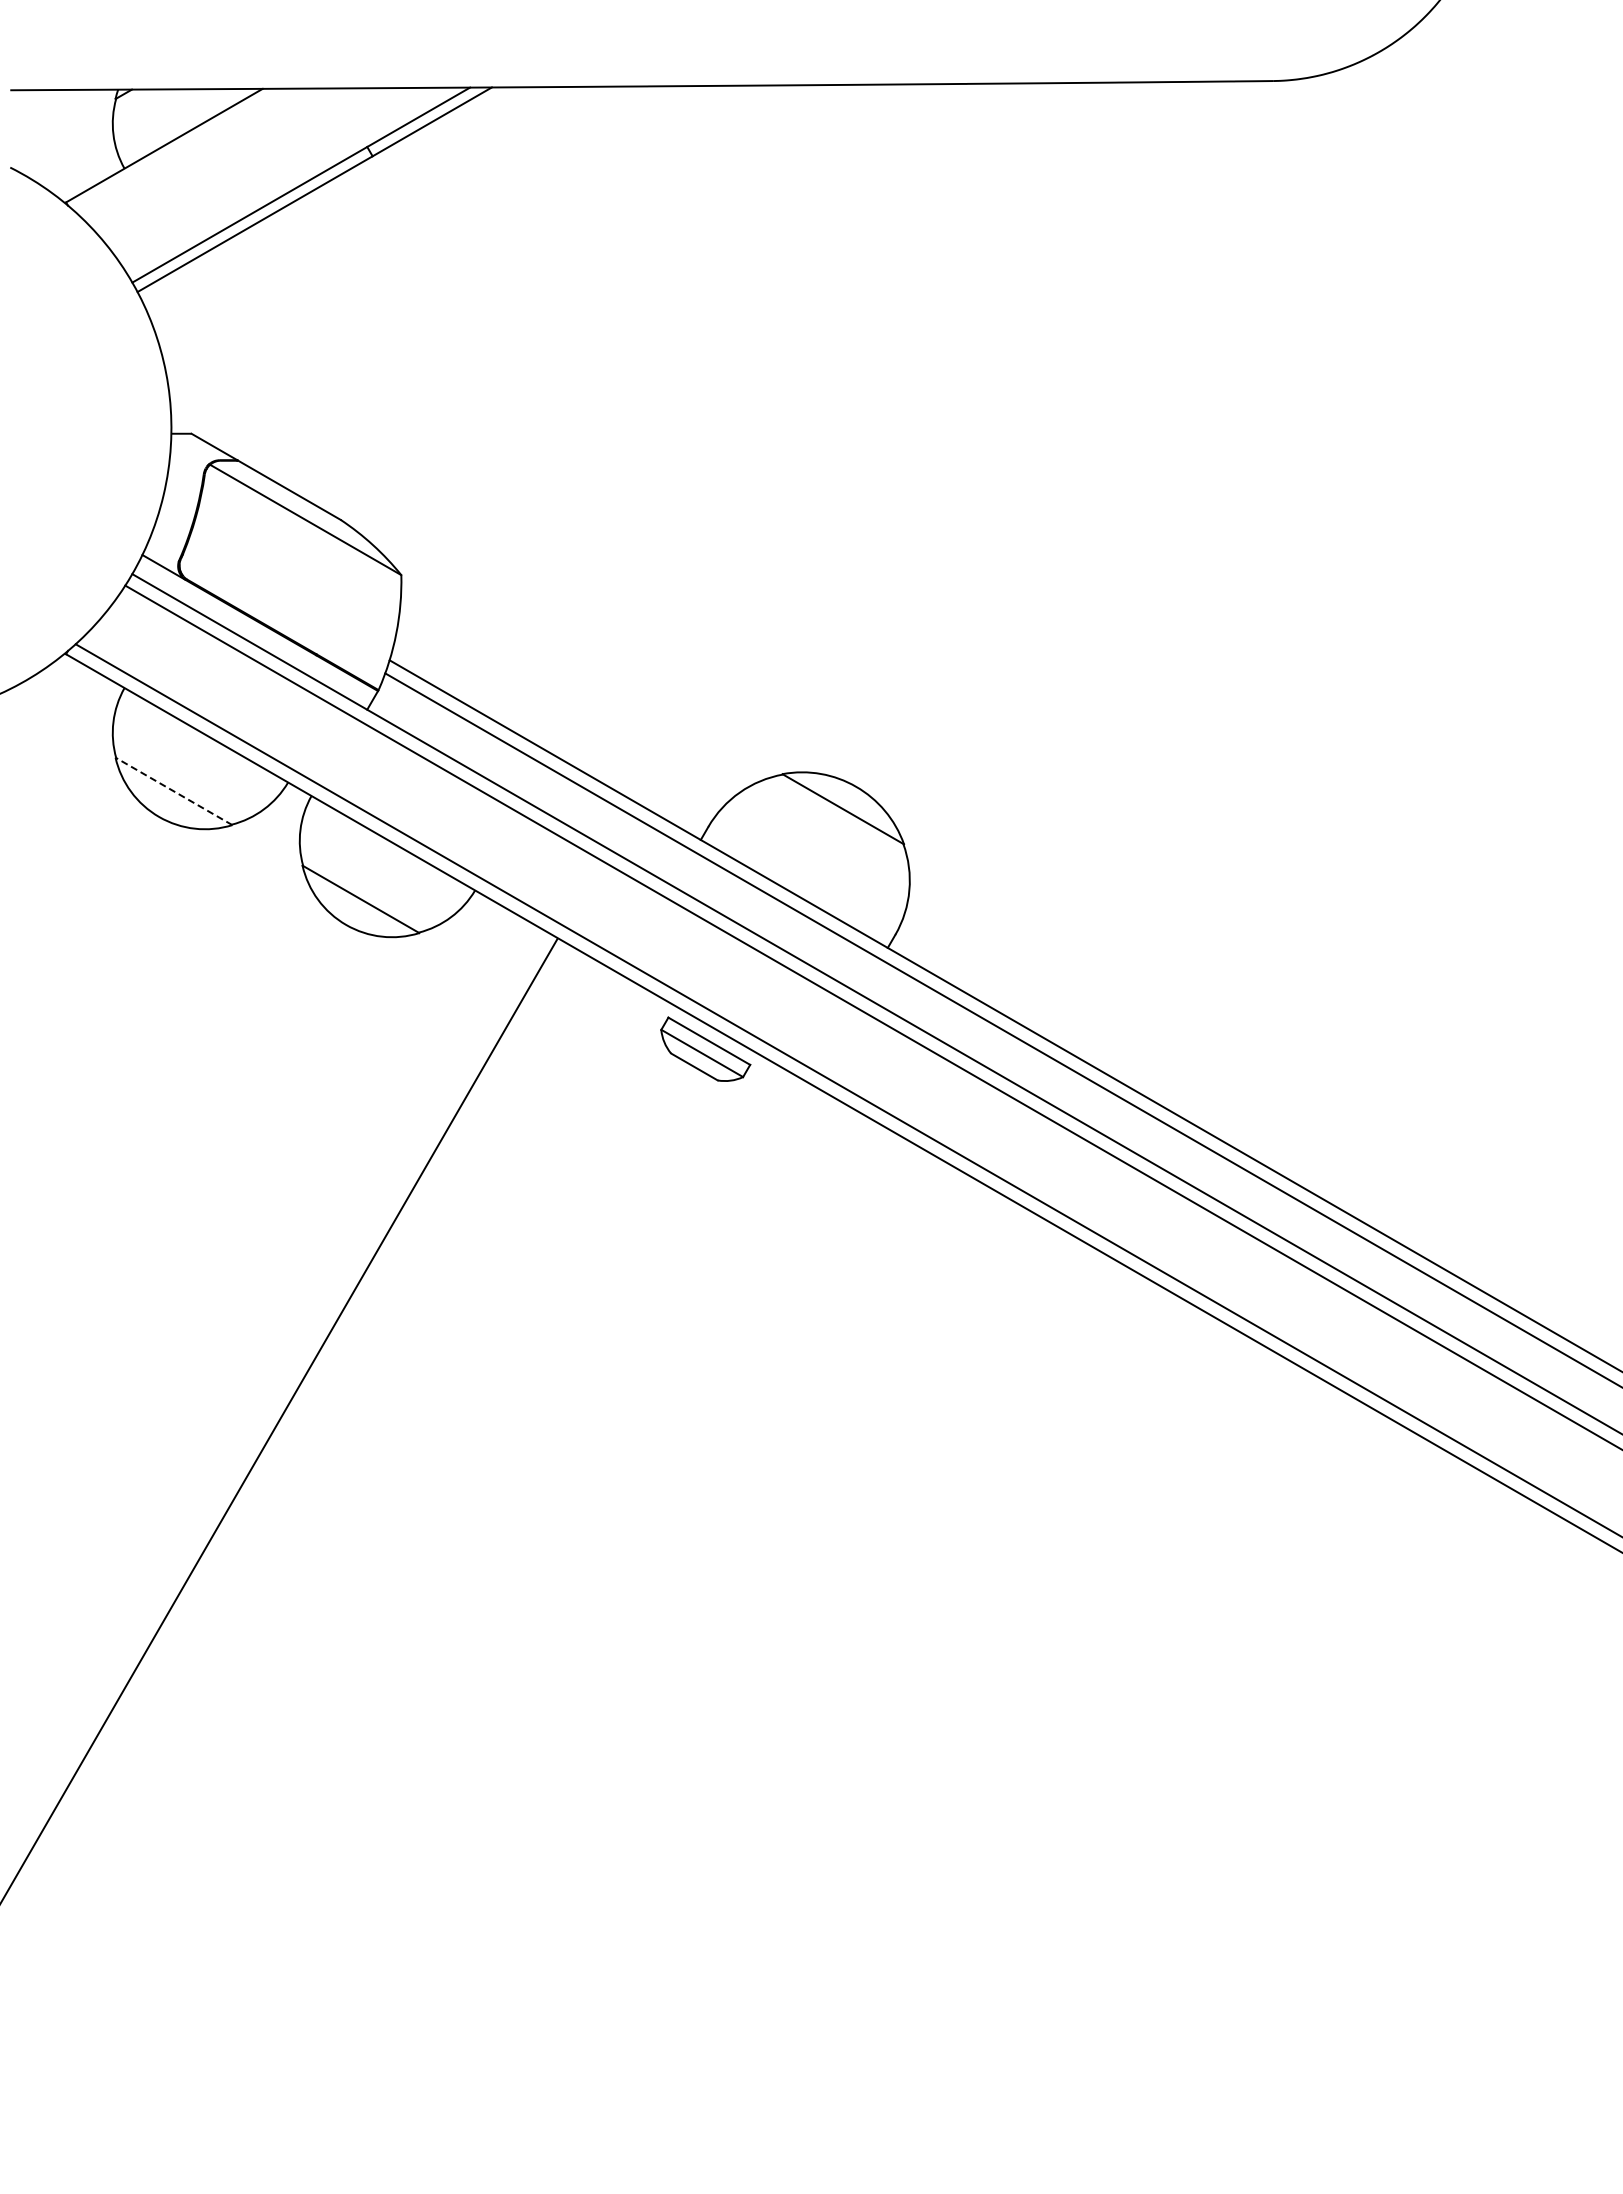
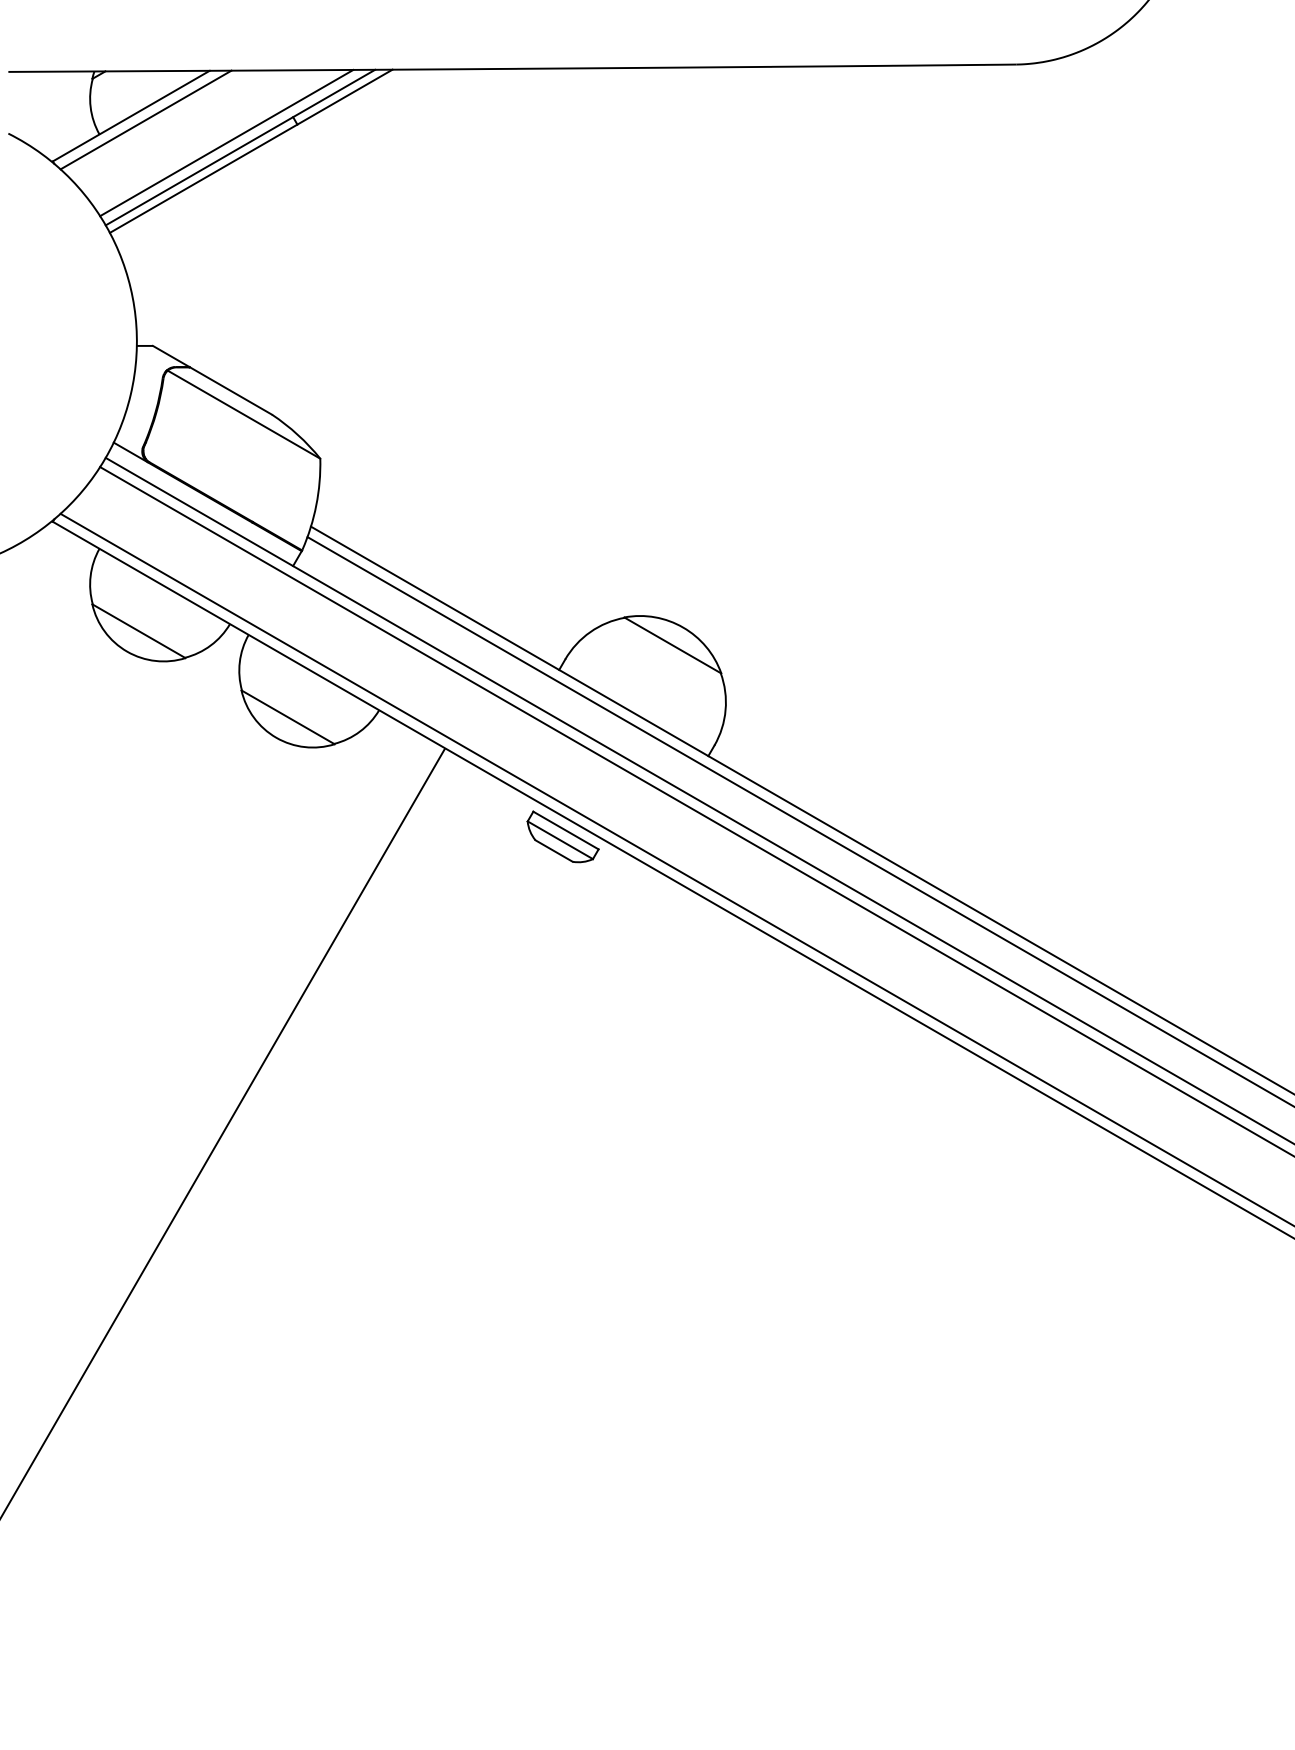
line: (182, 150) -> (145, 119), added
line: (283, 179) -> (226, 143), added
line: (173, 791) -> (138, 631), dashed -> solid

